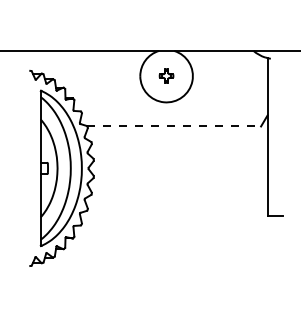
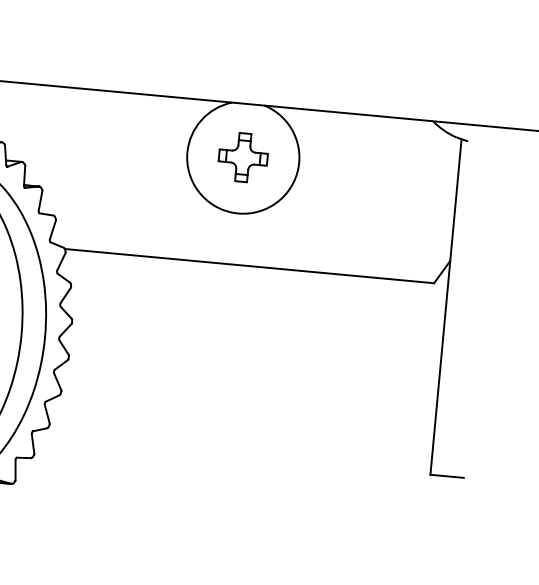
part: (166, 75) -> (243, 156), size x1.67
line: (174, 126) -> (250, 266), dashed -> solid

